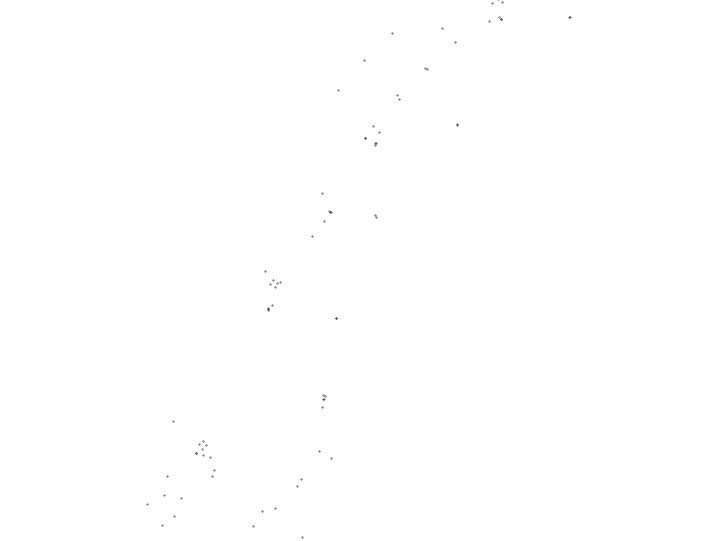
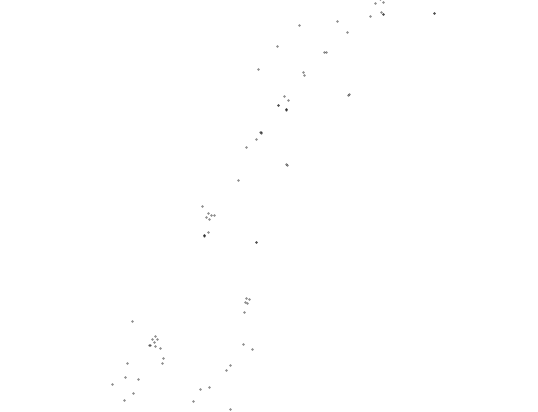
part: (495, 19) -> (377, 14), size x1.4
part: (327, 216) -> (258, 135), moved
part: (323, 401) -> (246, 305), size x1.6

